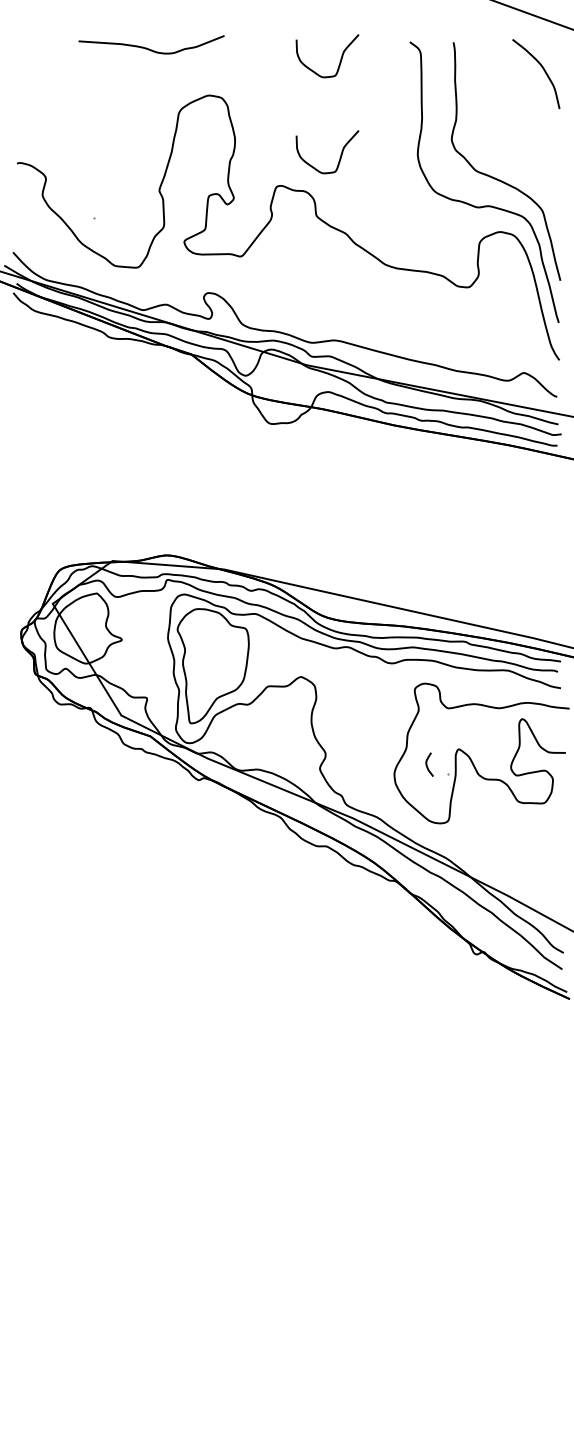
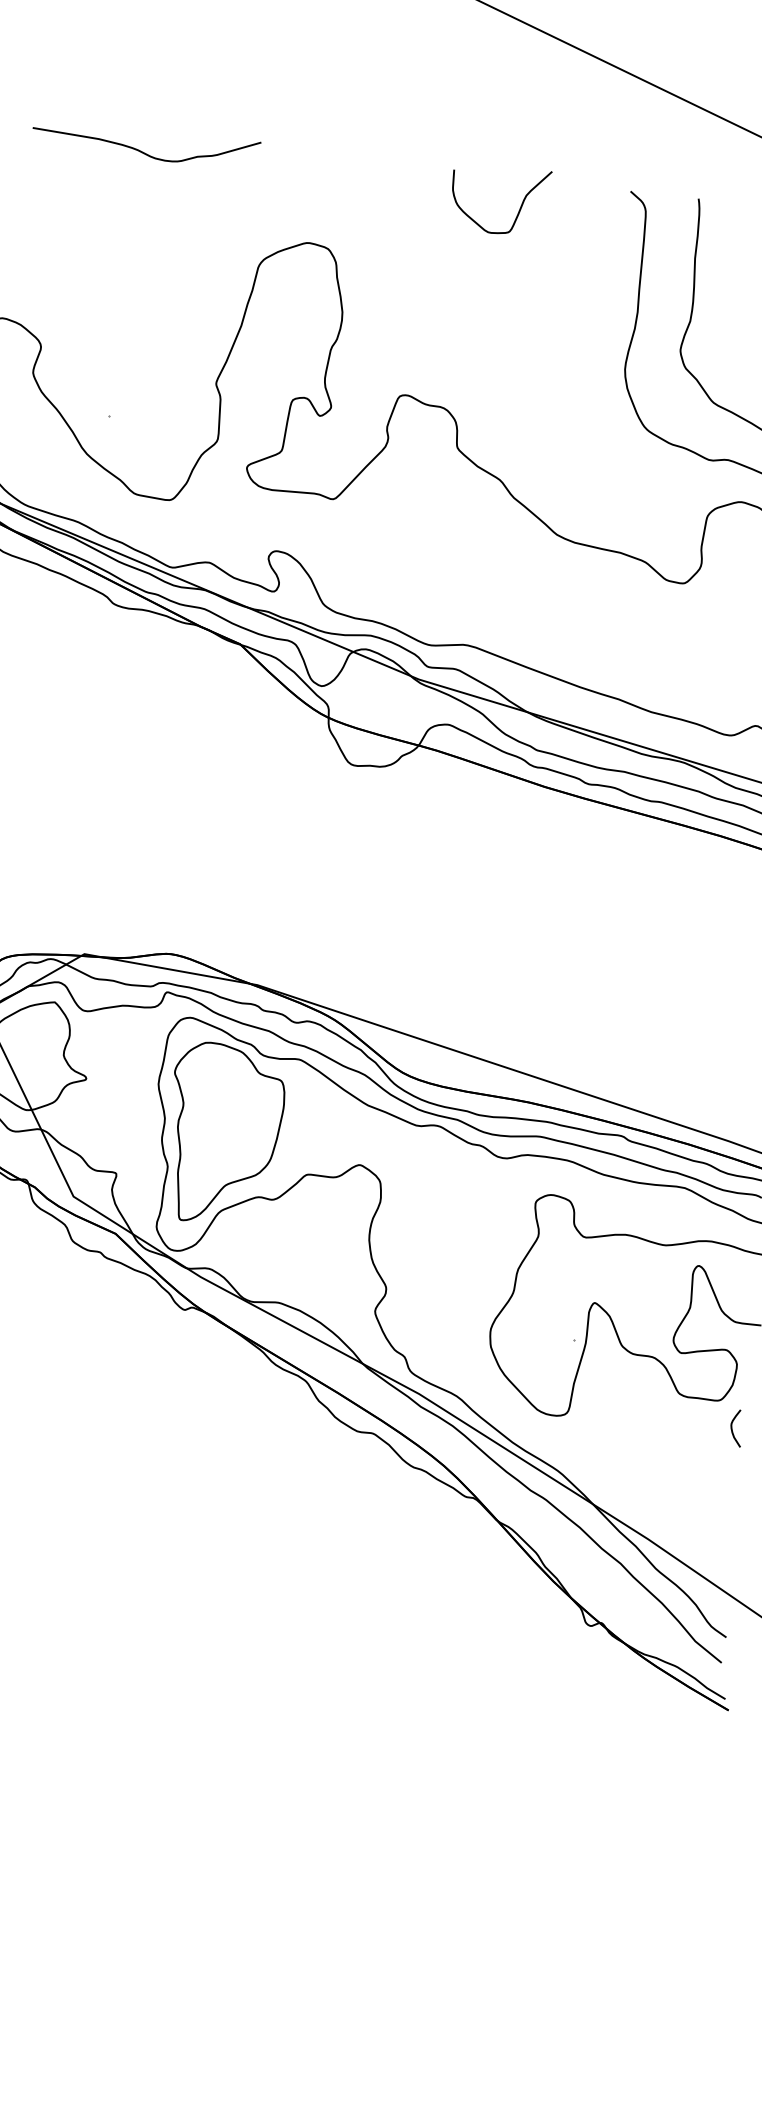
curve: (149, 48) -> (142, 150), moved
curve: (339, 157) -> (502, 360), removed
curve: (427, 764) -> (733, 1427), moved

